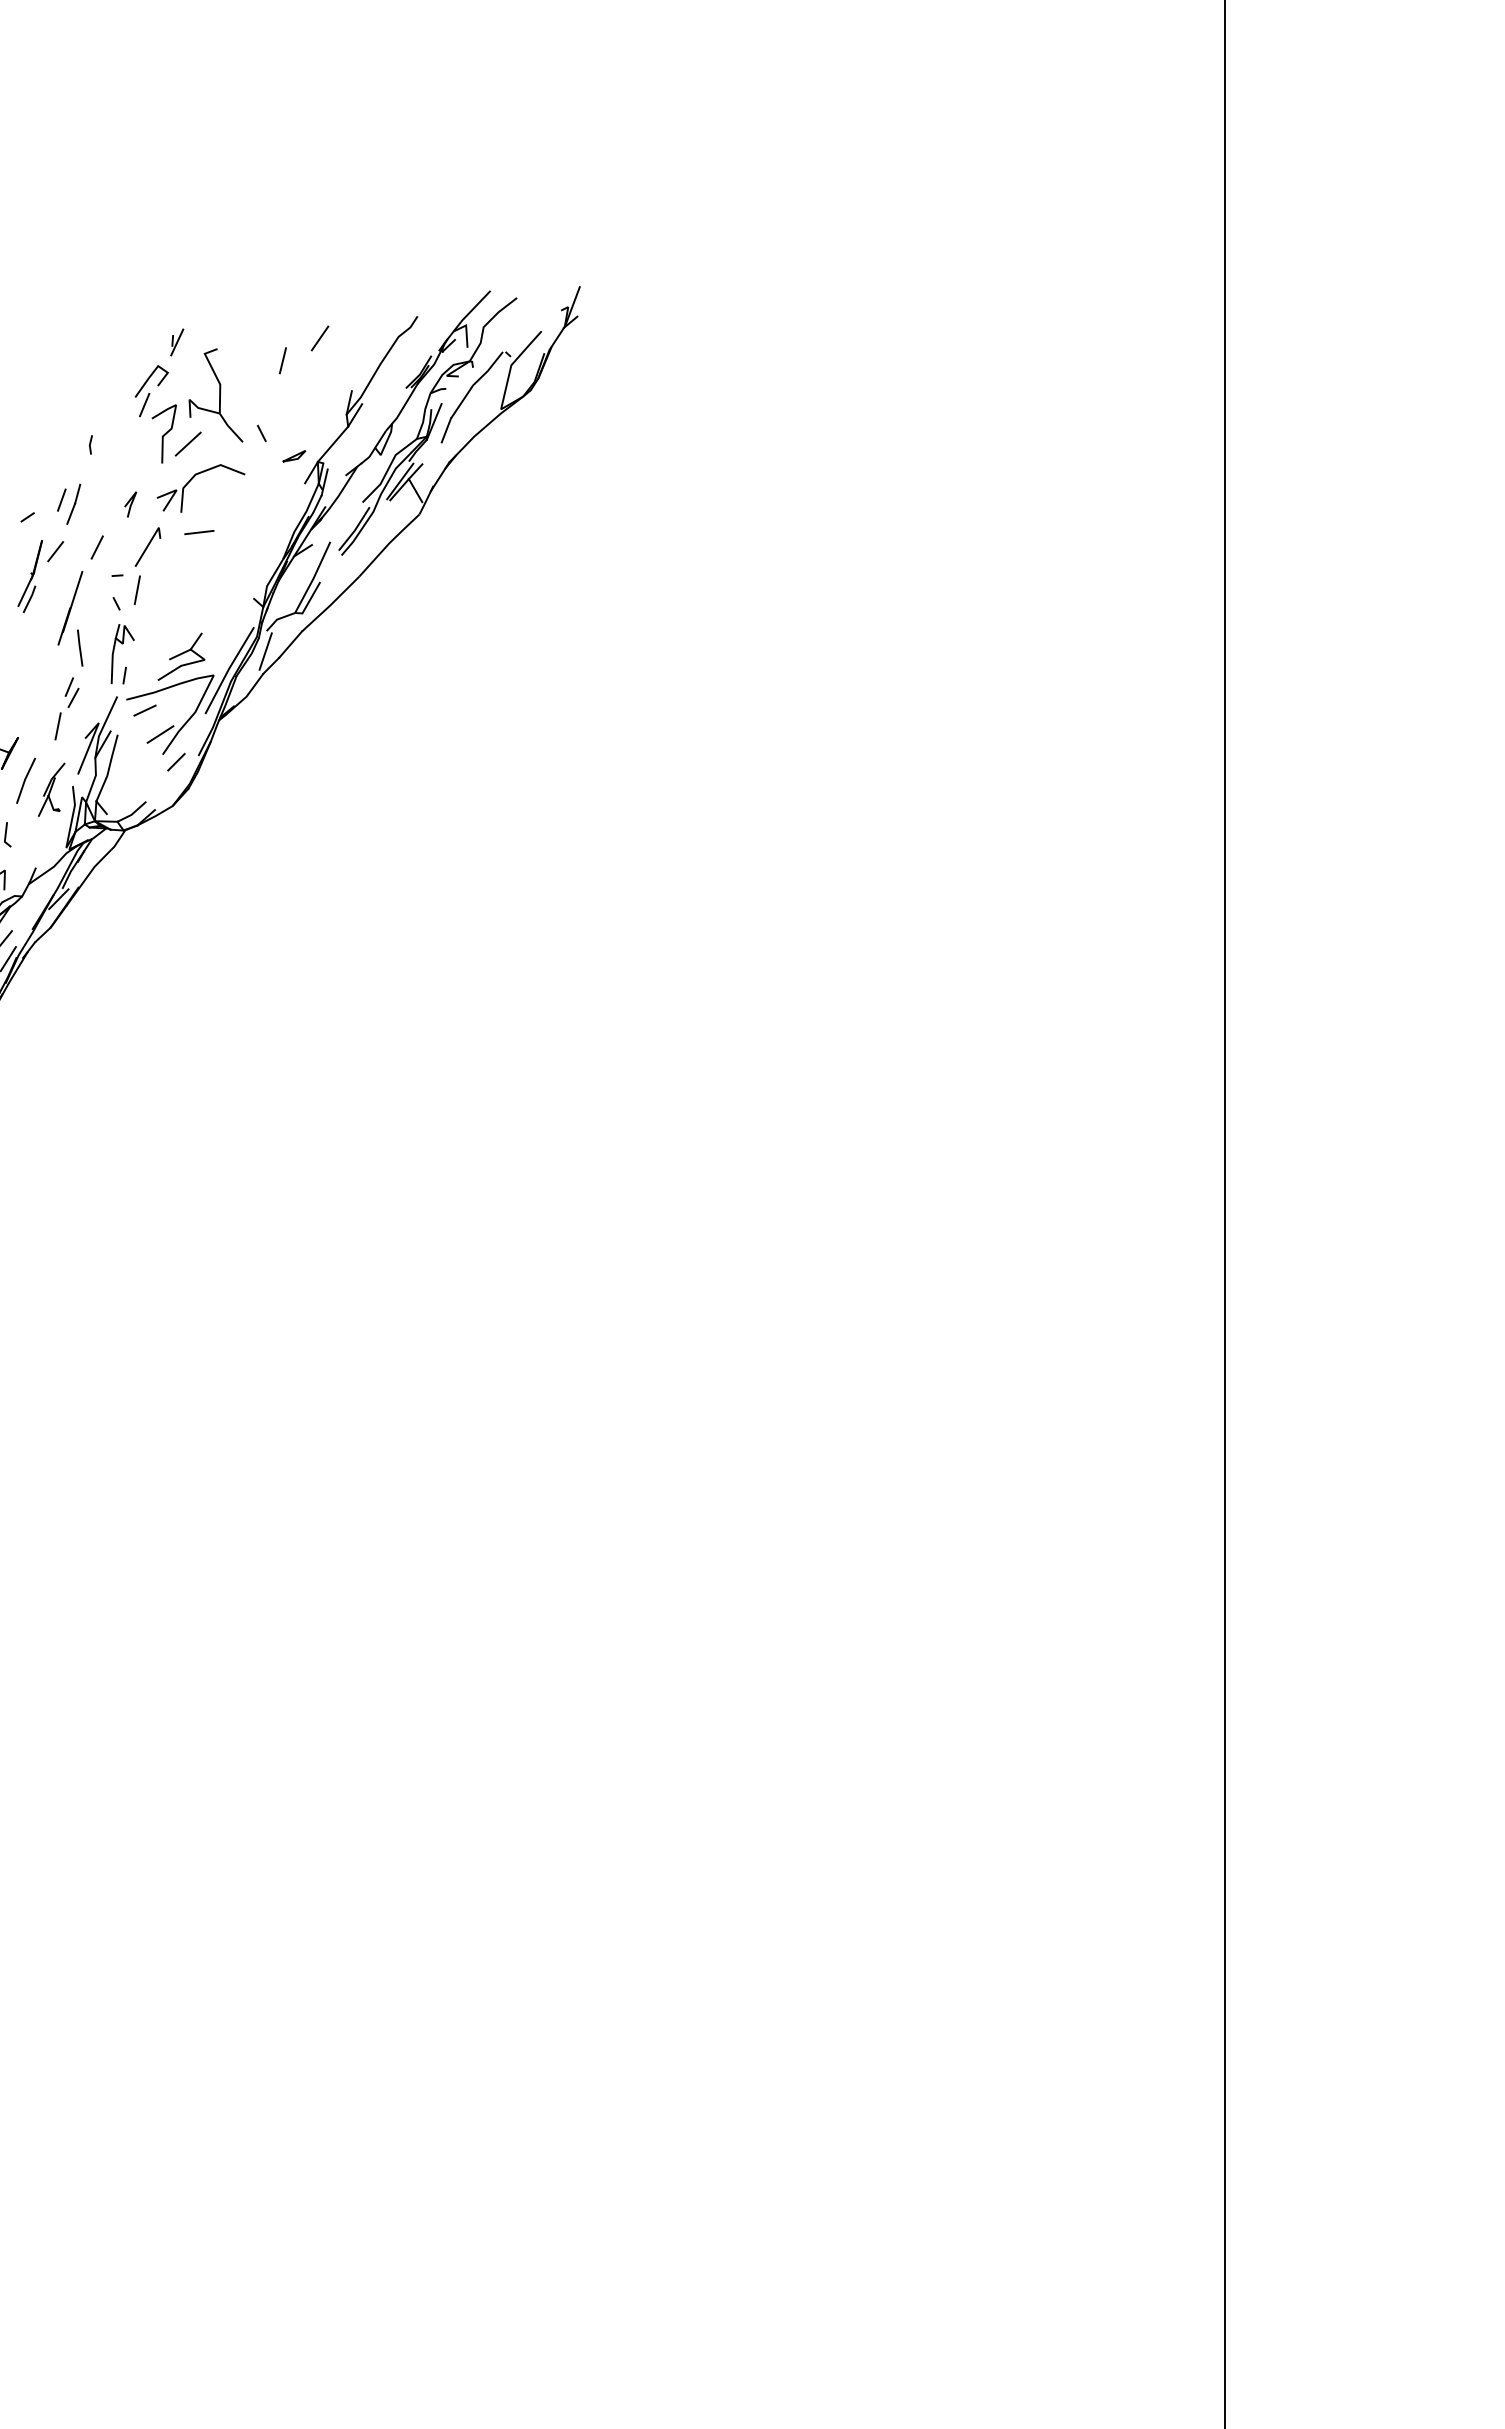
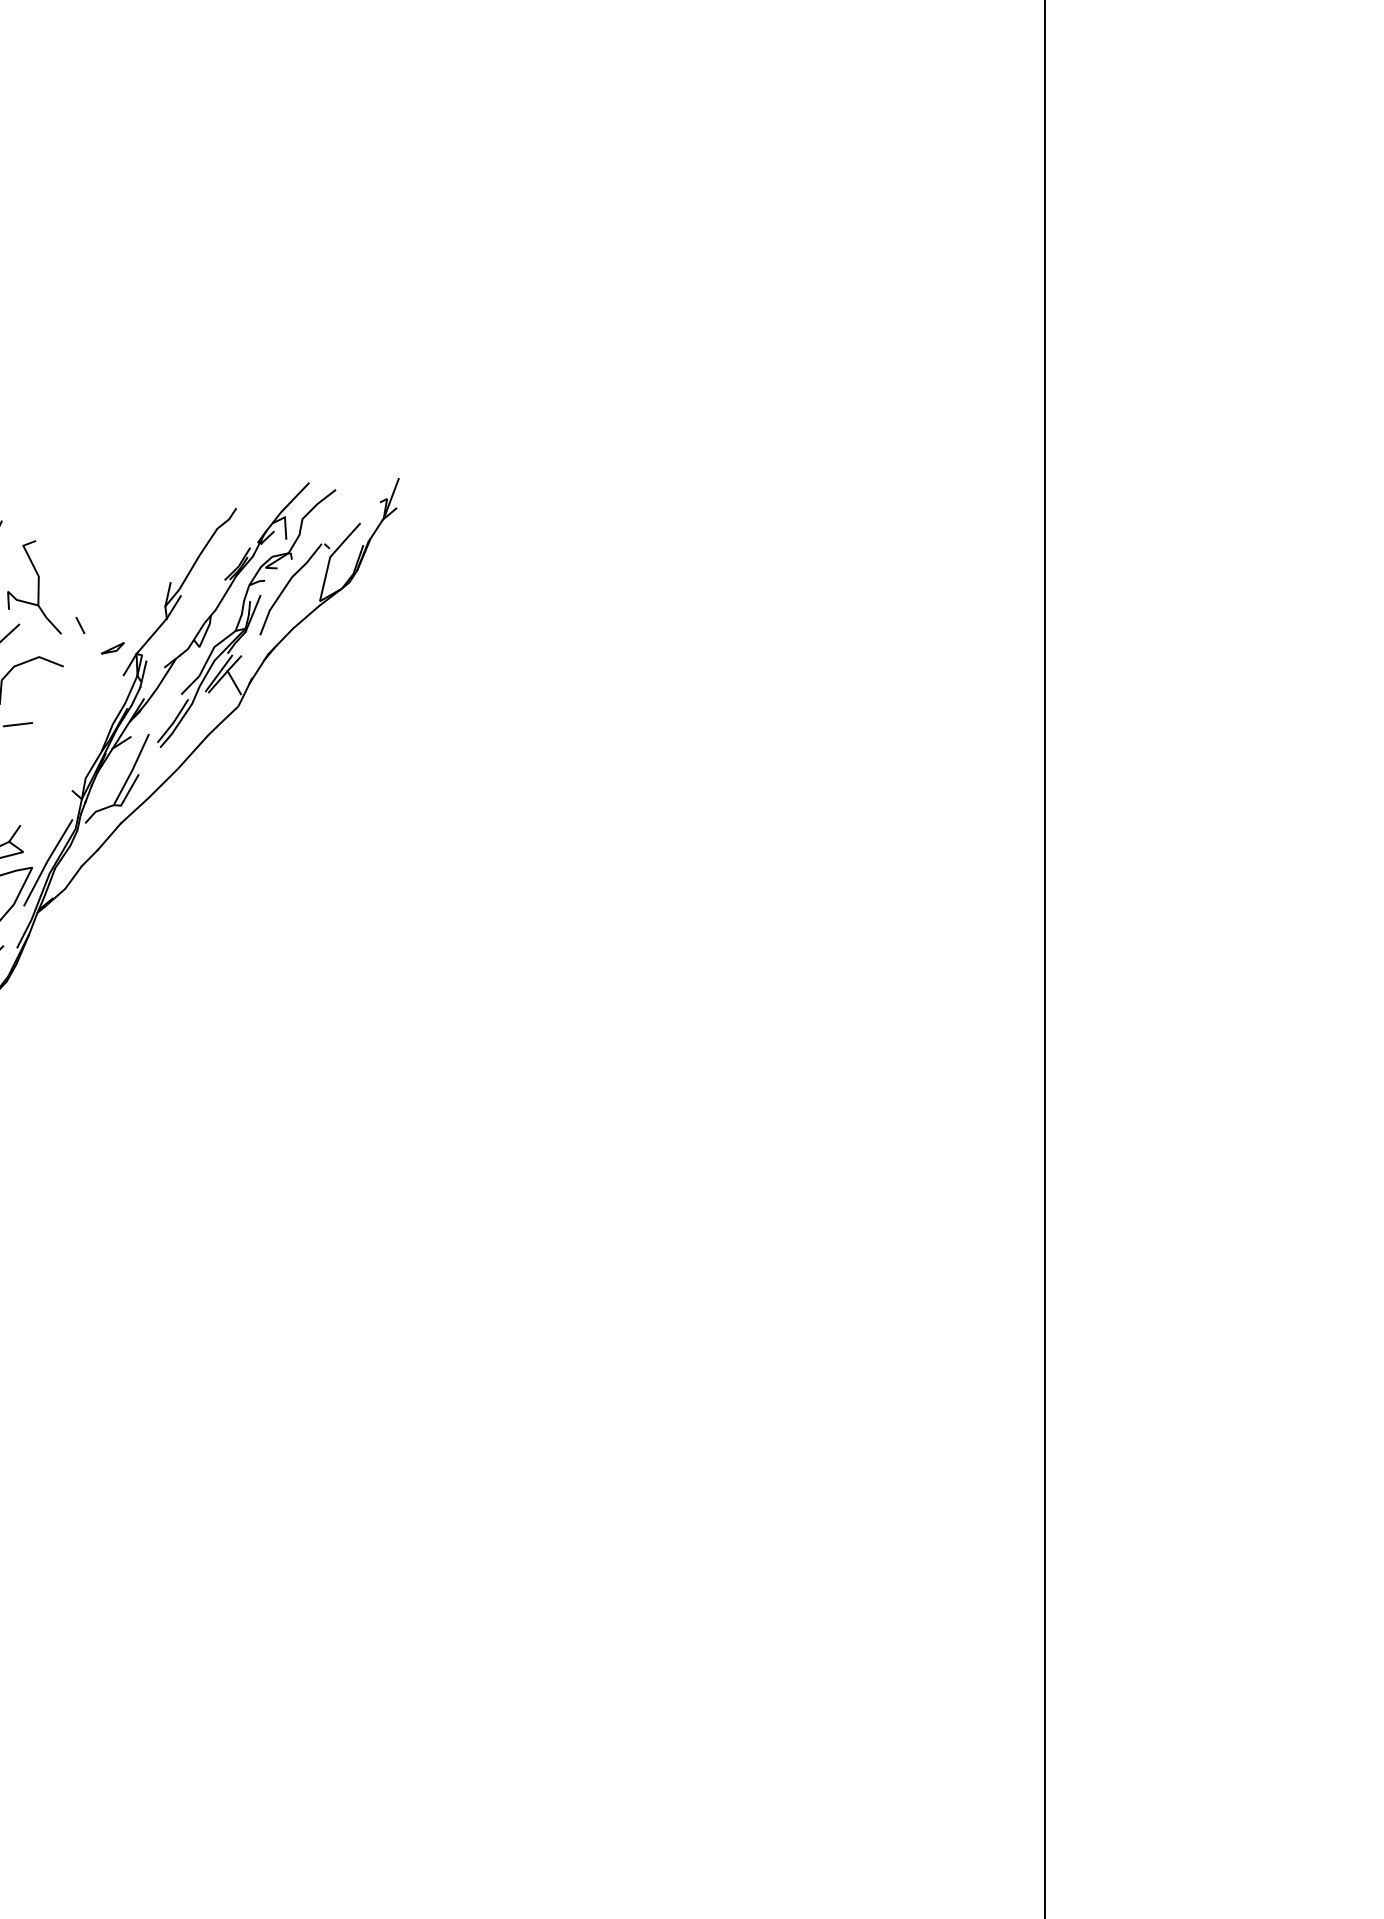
line: (319, 338) -> (138, 530), removed
line: (282, 360) -> (101, 552), removed
line: (265, 651) -> (84, 843), removed

